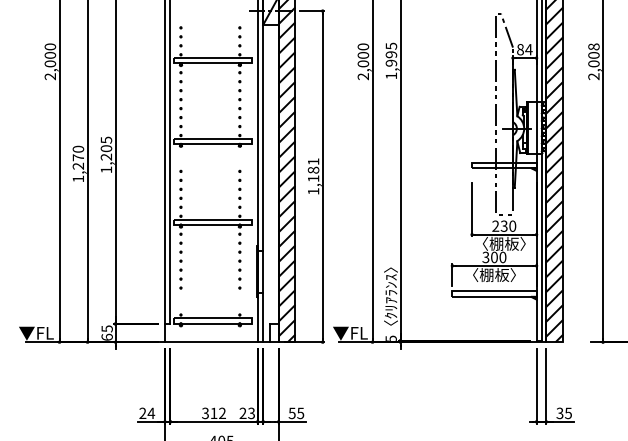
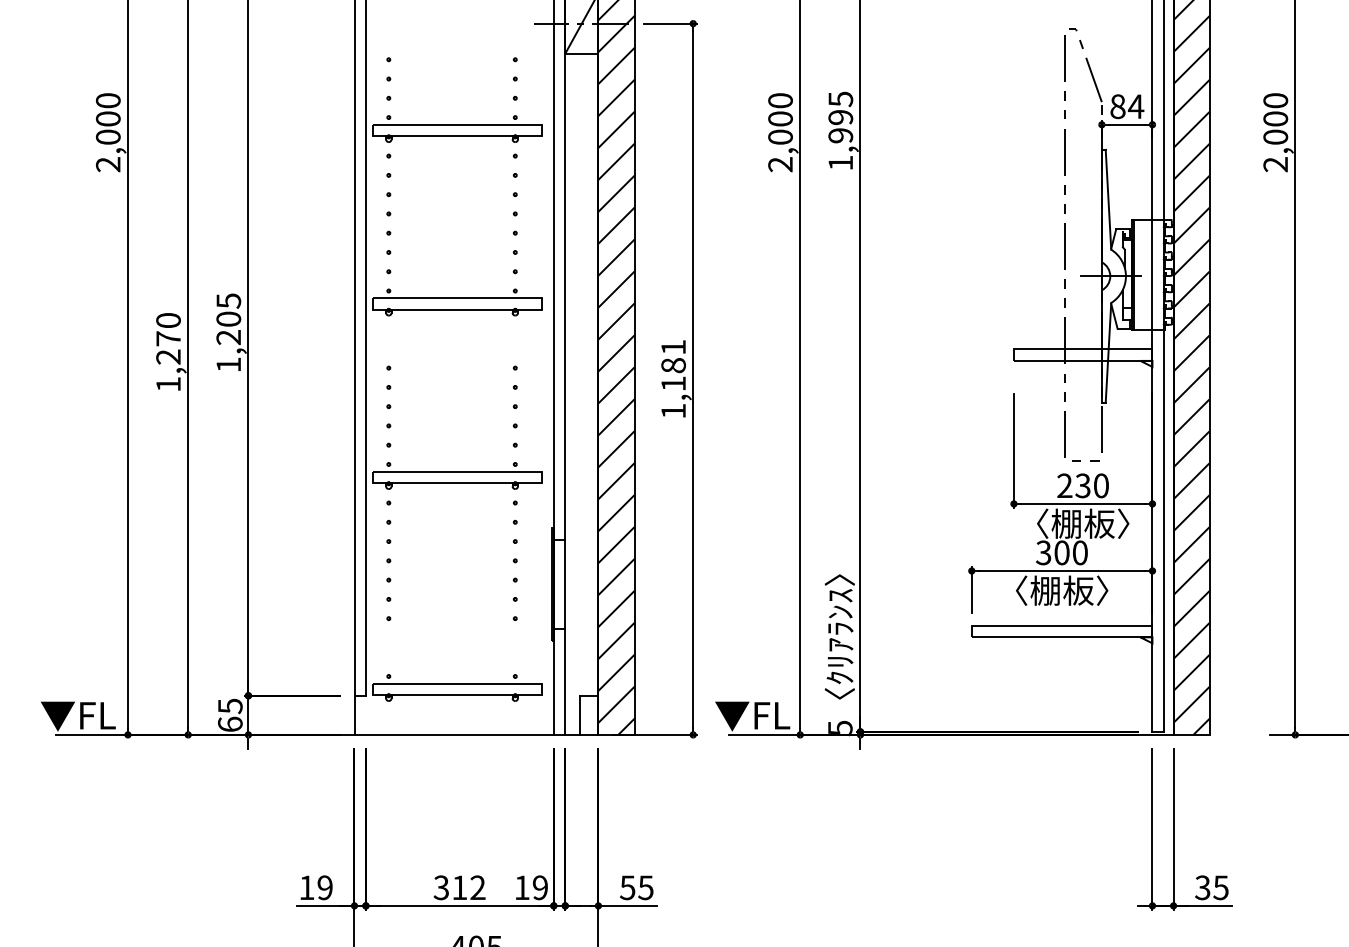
text: (593, 46) -> (1274, 99), 2,008 -> 2,000
text: (246, 412) -> (529, 885), 23 -> 19
text: (147, 413) -> (316, 888), 24 -> 19

